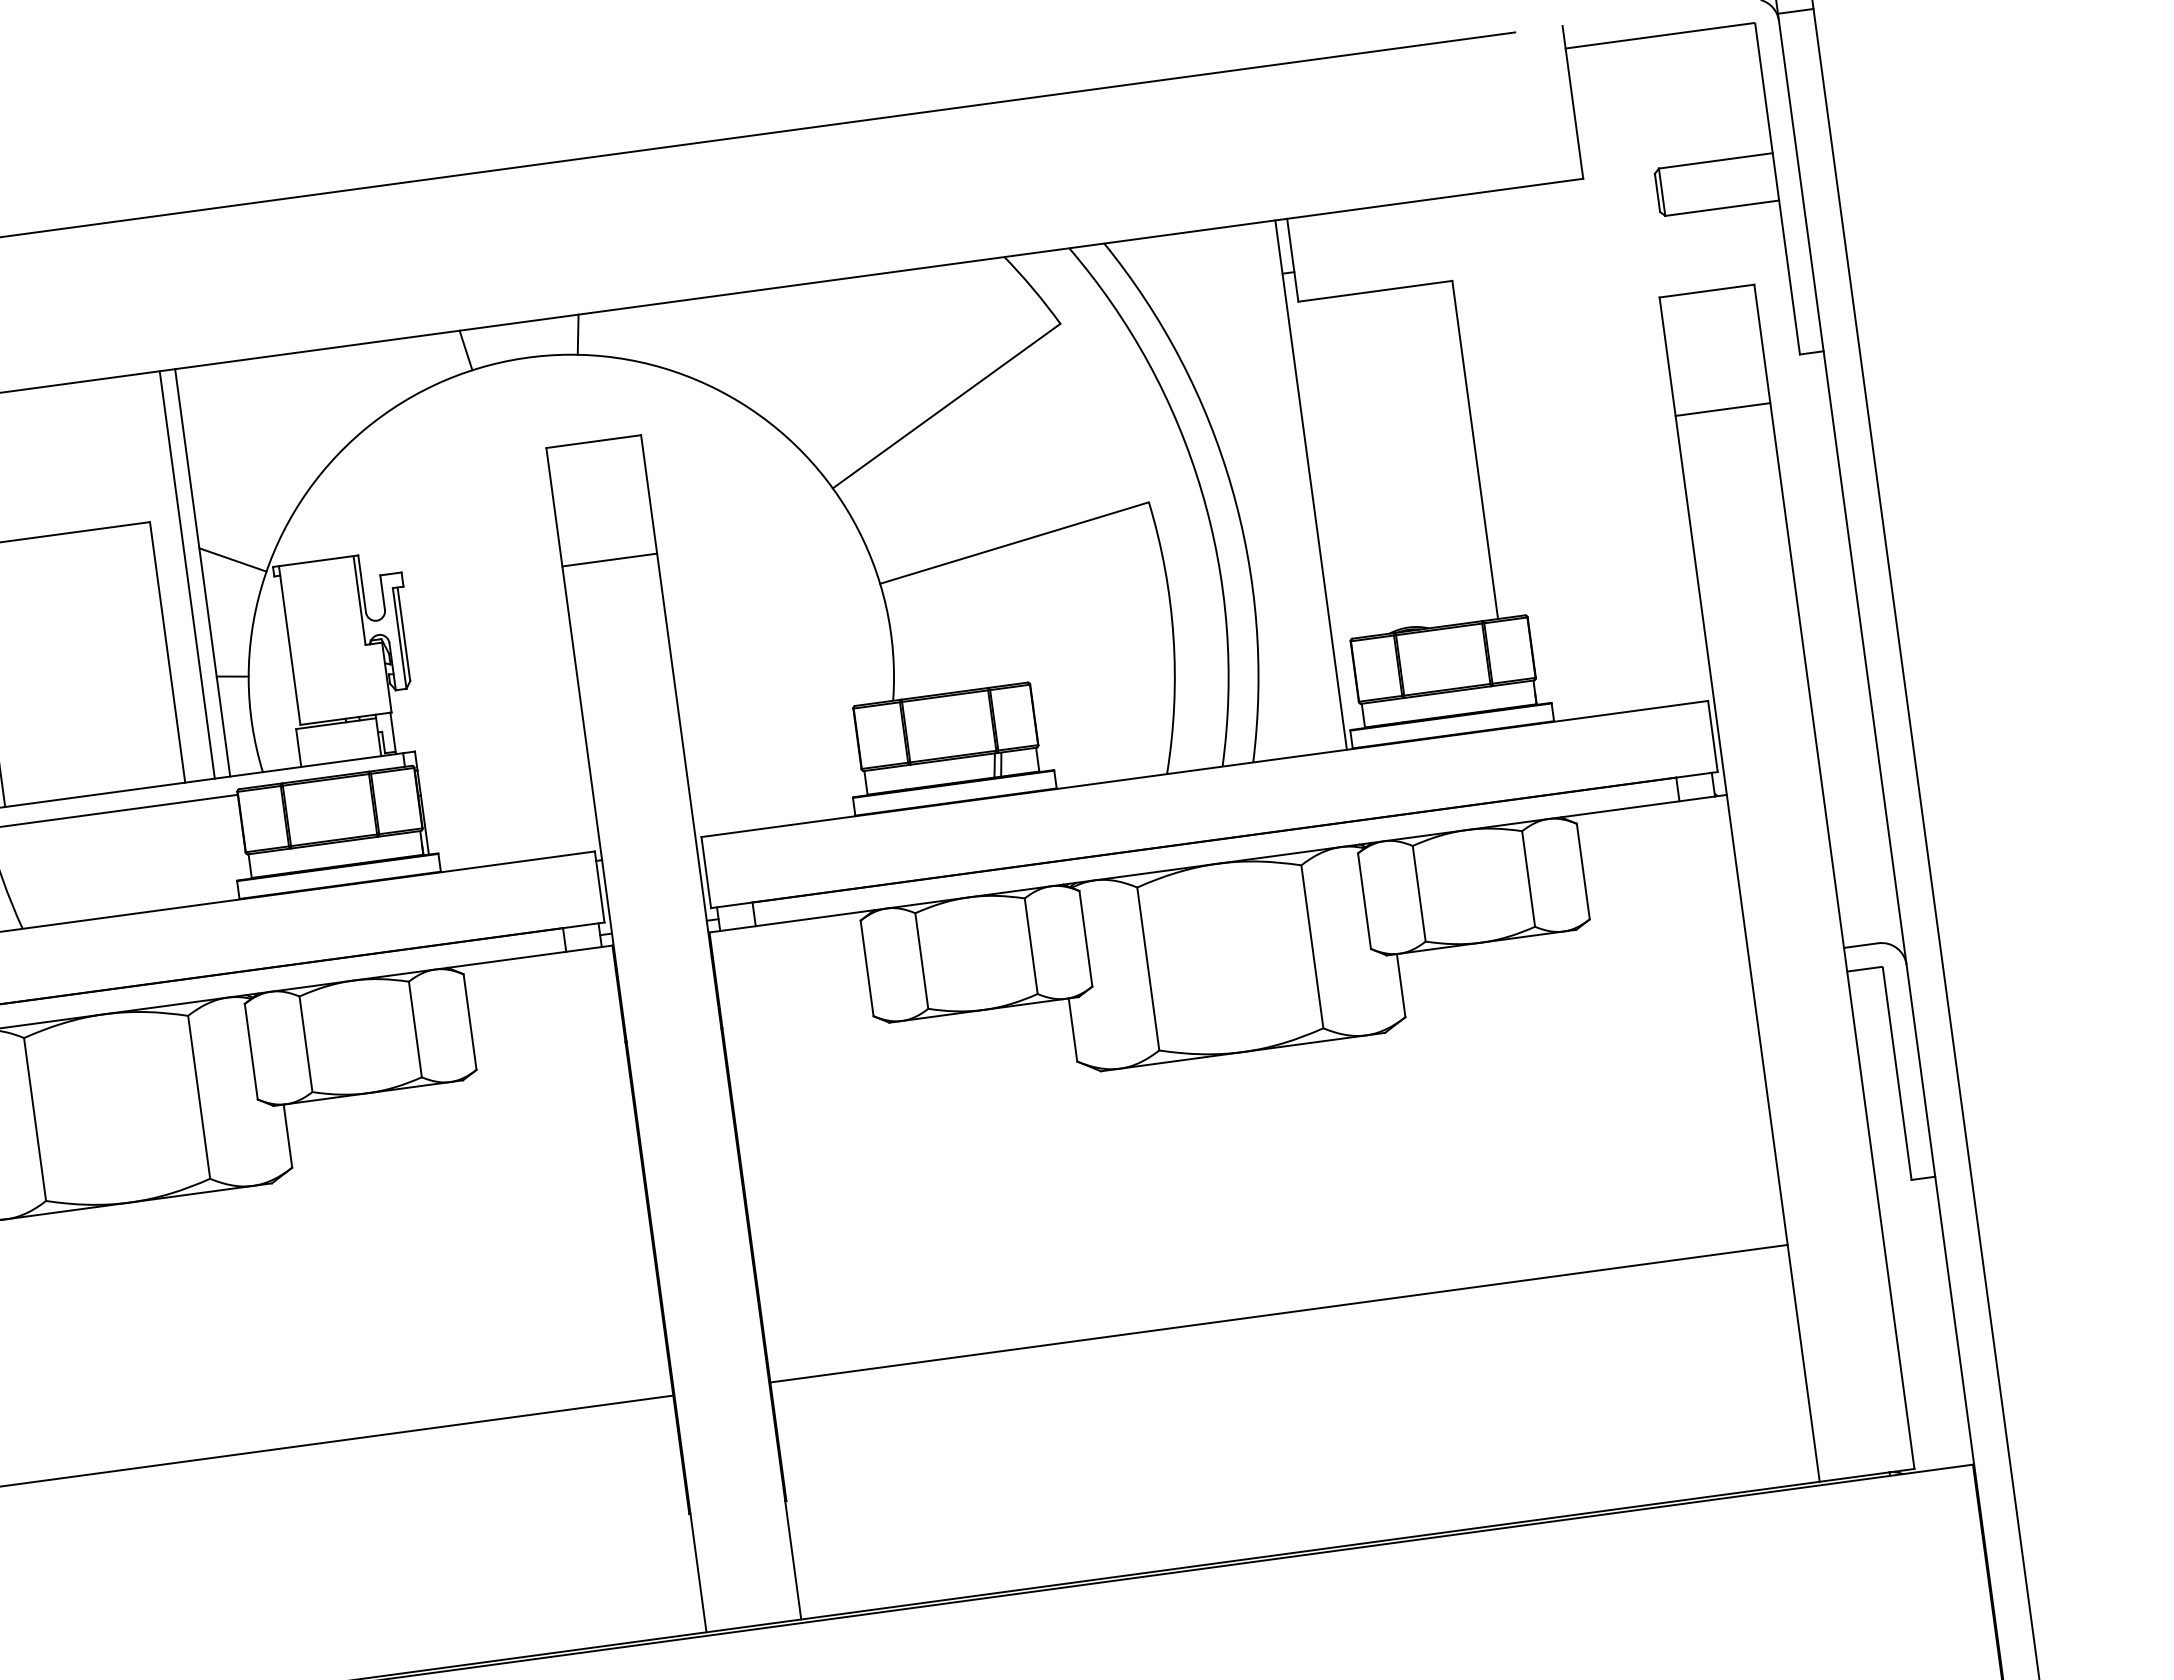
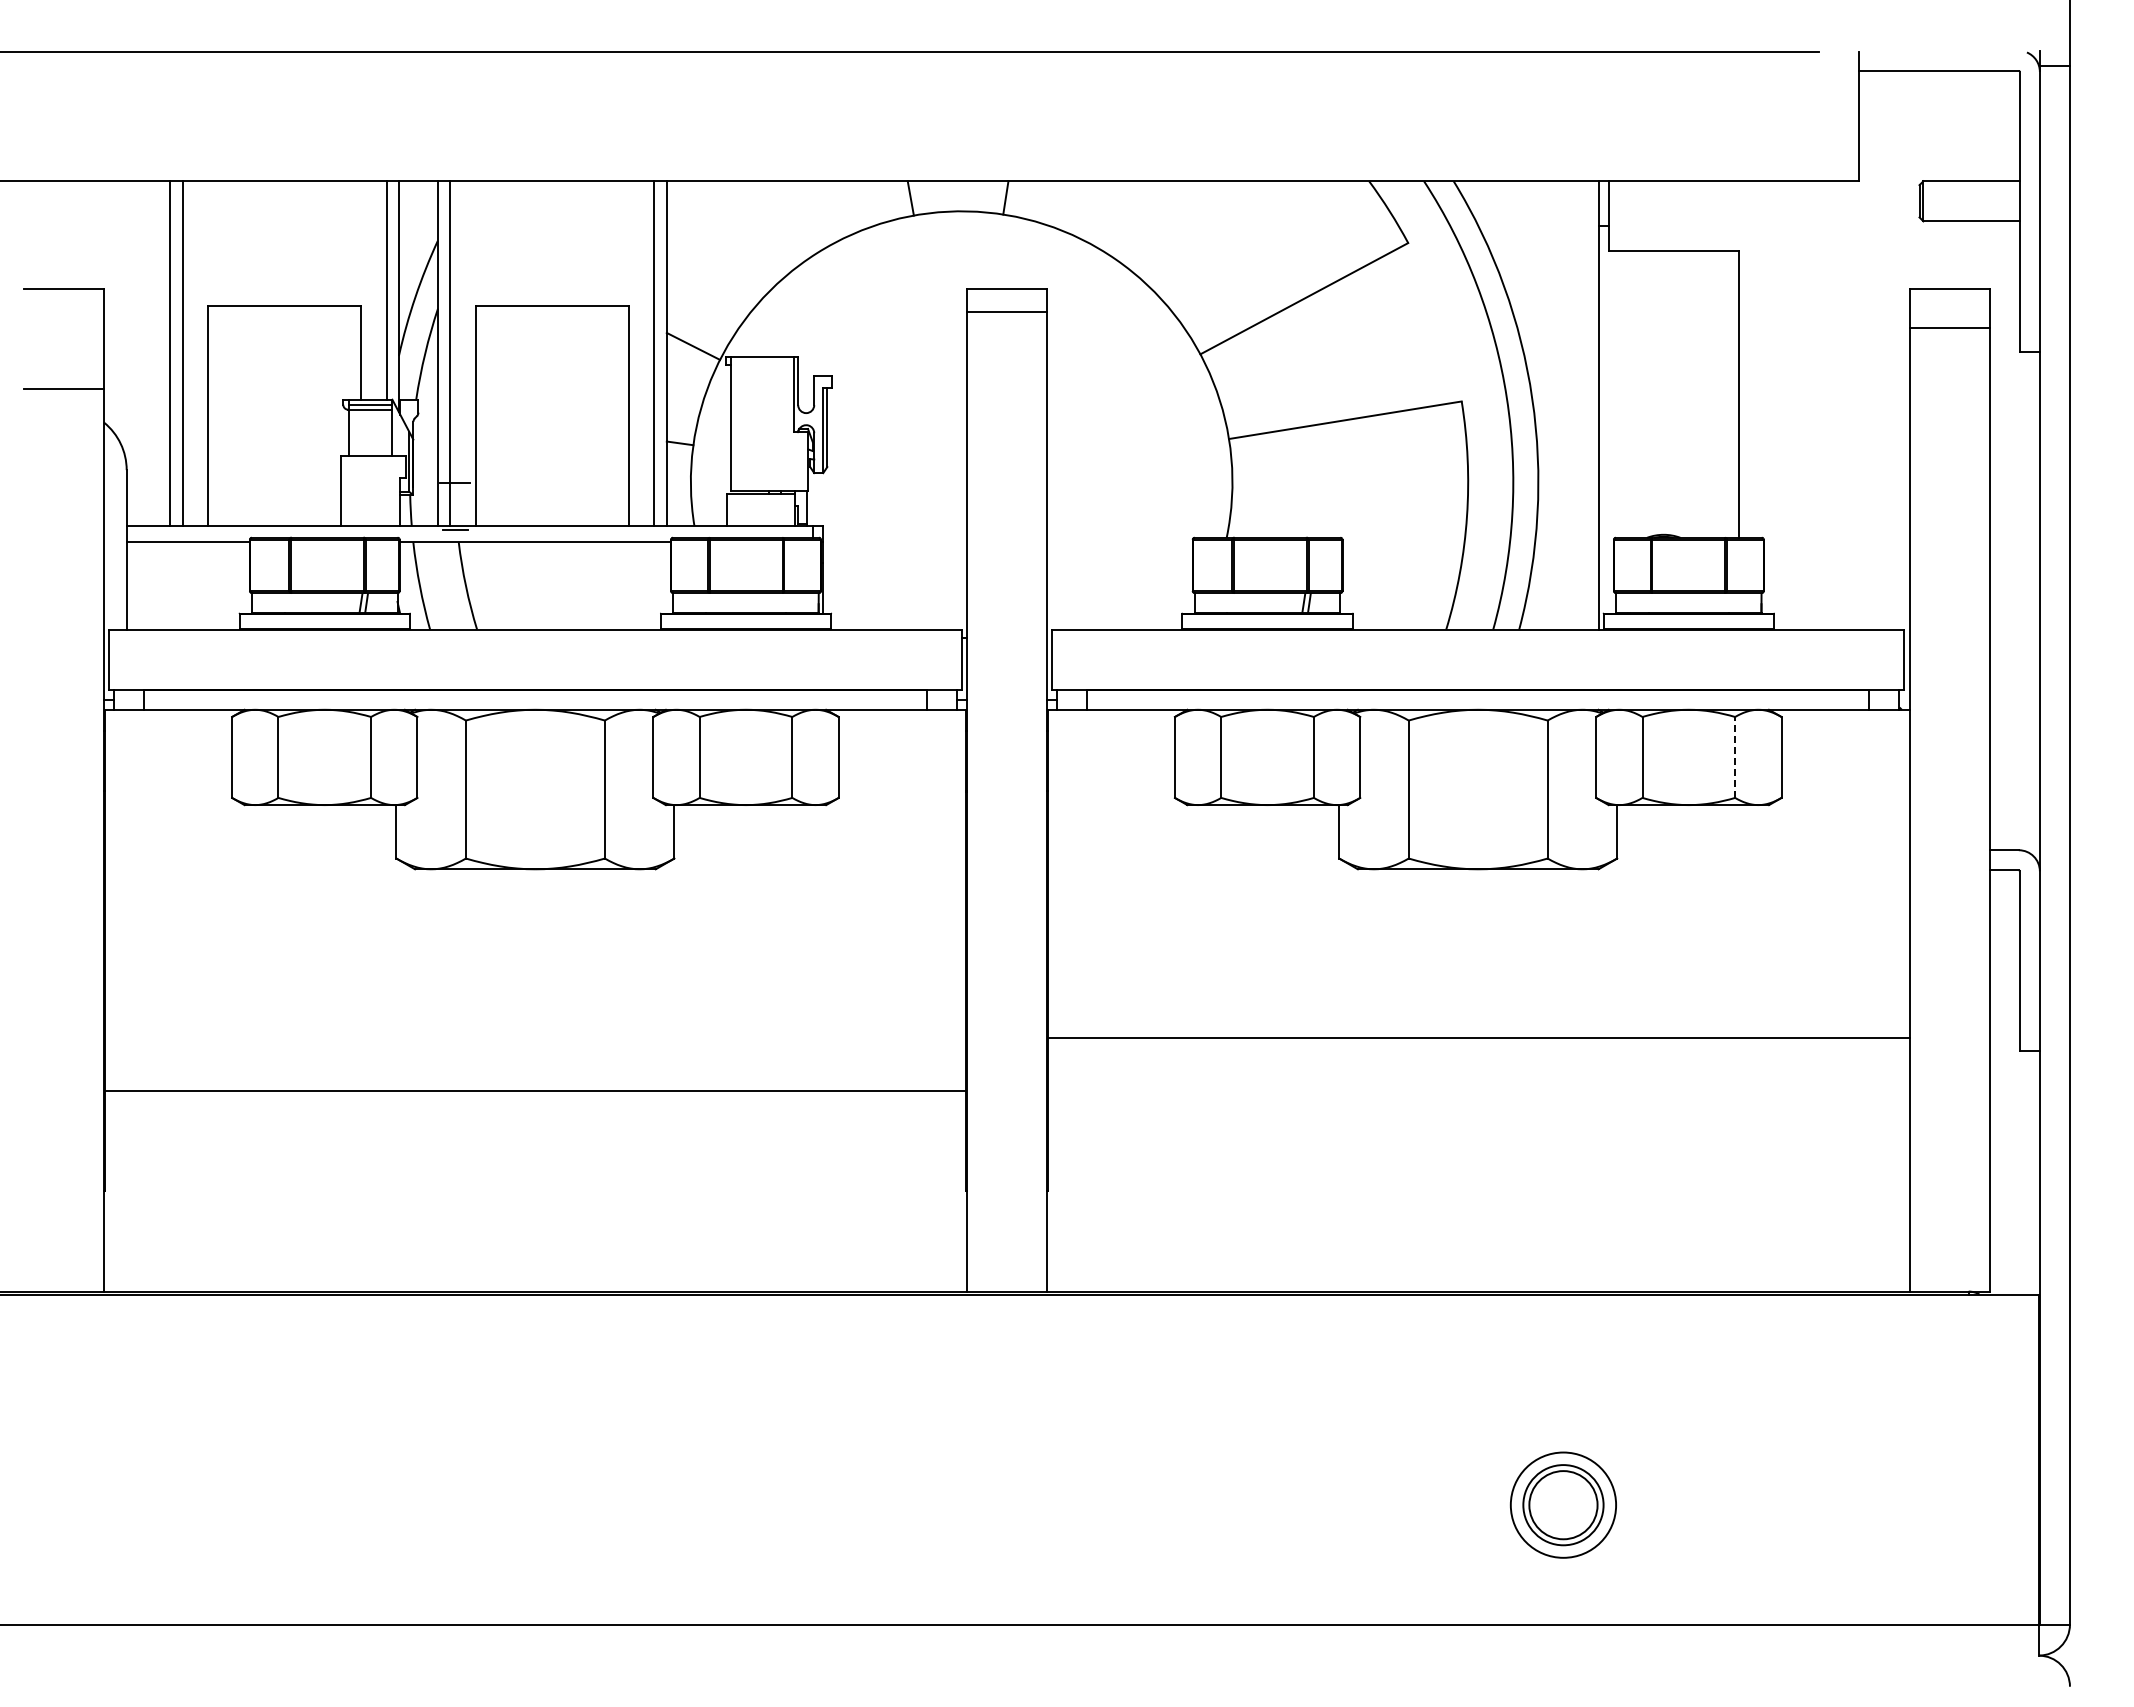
line: (1722, 409) -> (1949, 327), moved
line: (609, 559) -> (1006, 311), moved
line: (1528, 877) -> (1735, 756), solid -> dashed
line: (1278, 1313) -> (1478, 1037), moved

